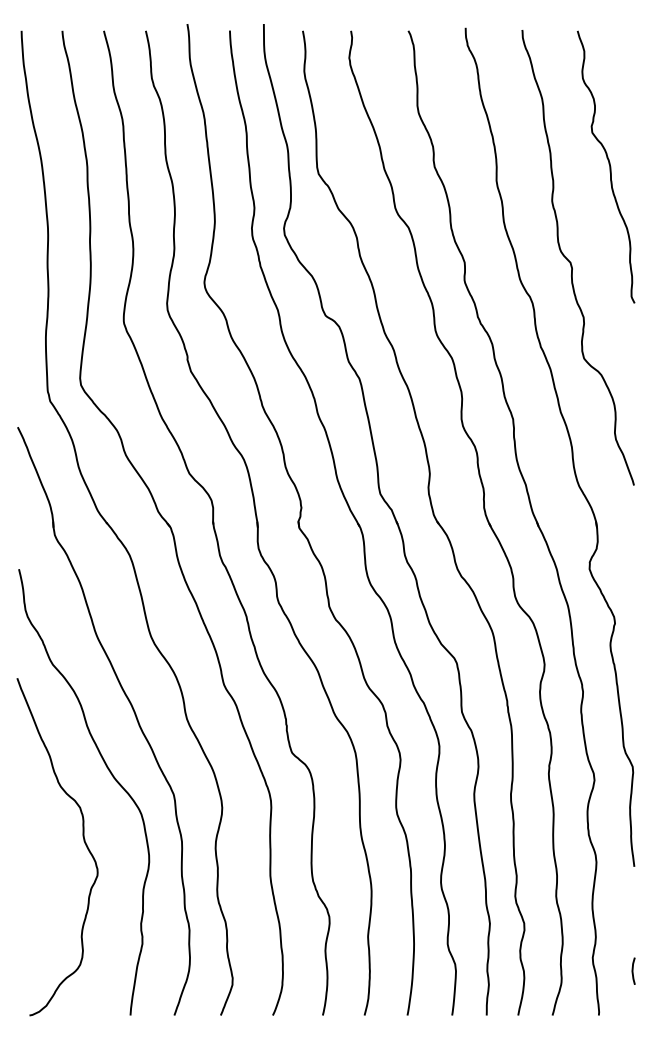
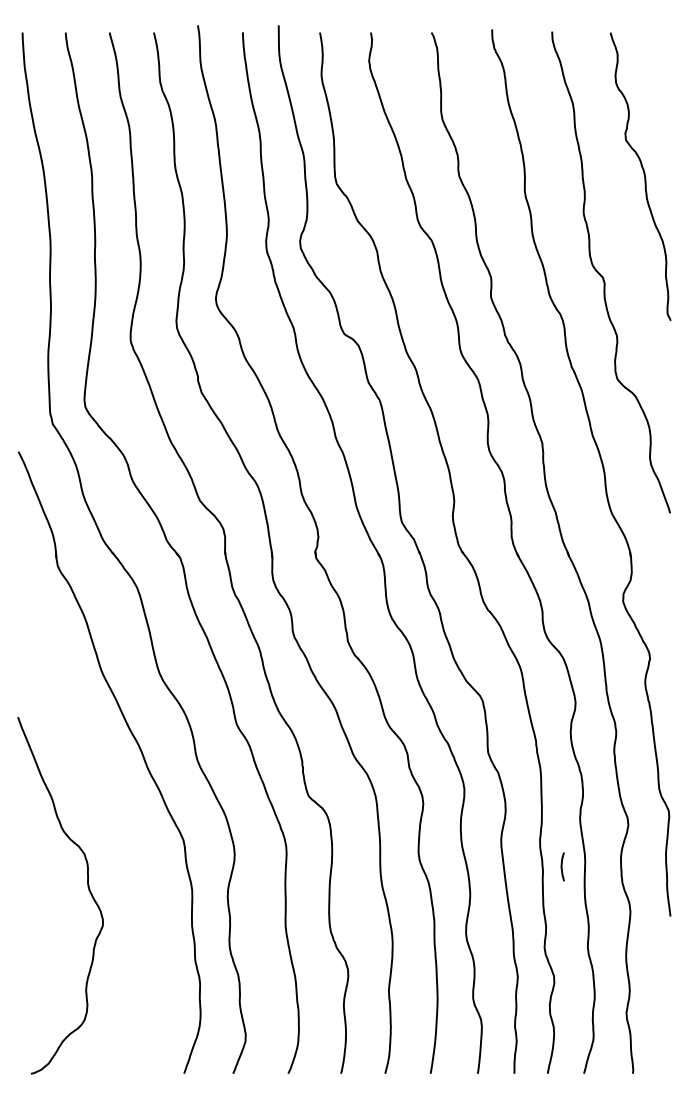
curve: (110, 774) -> (116, 818), removed
curve: (633, 970) -> (562, 866), moved

